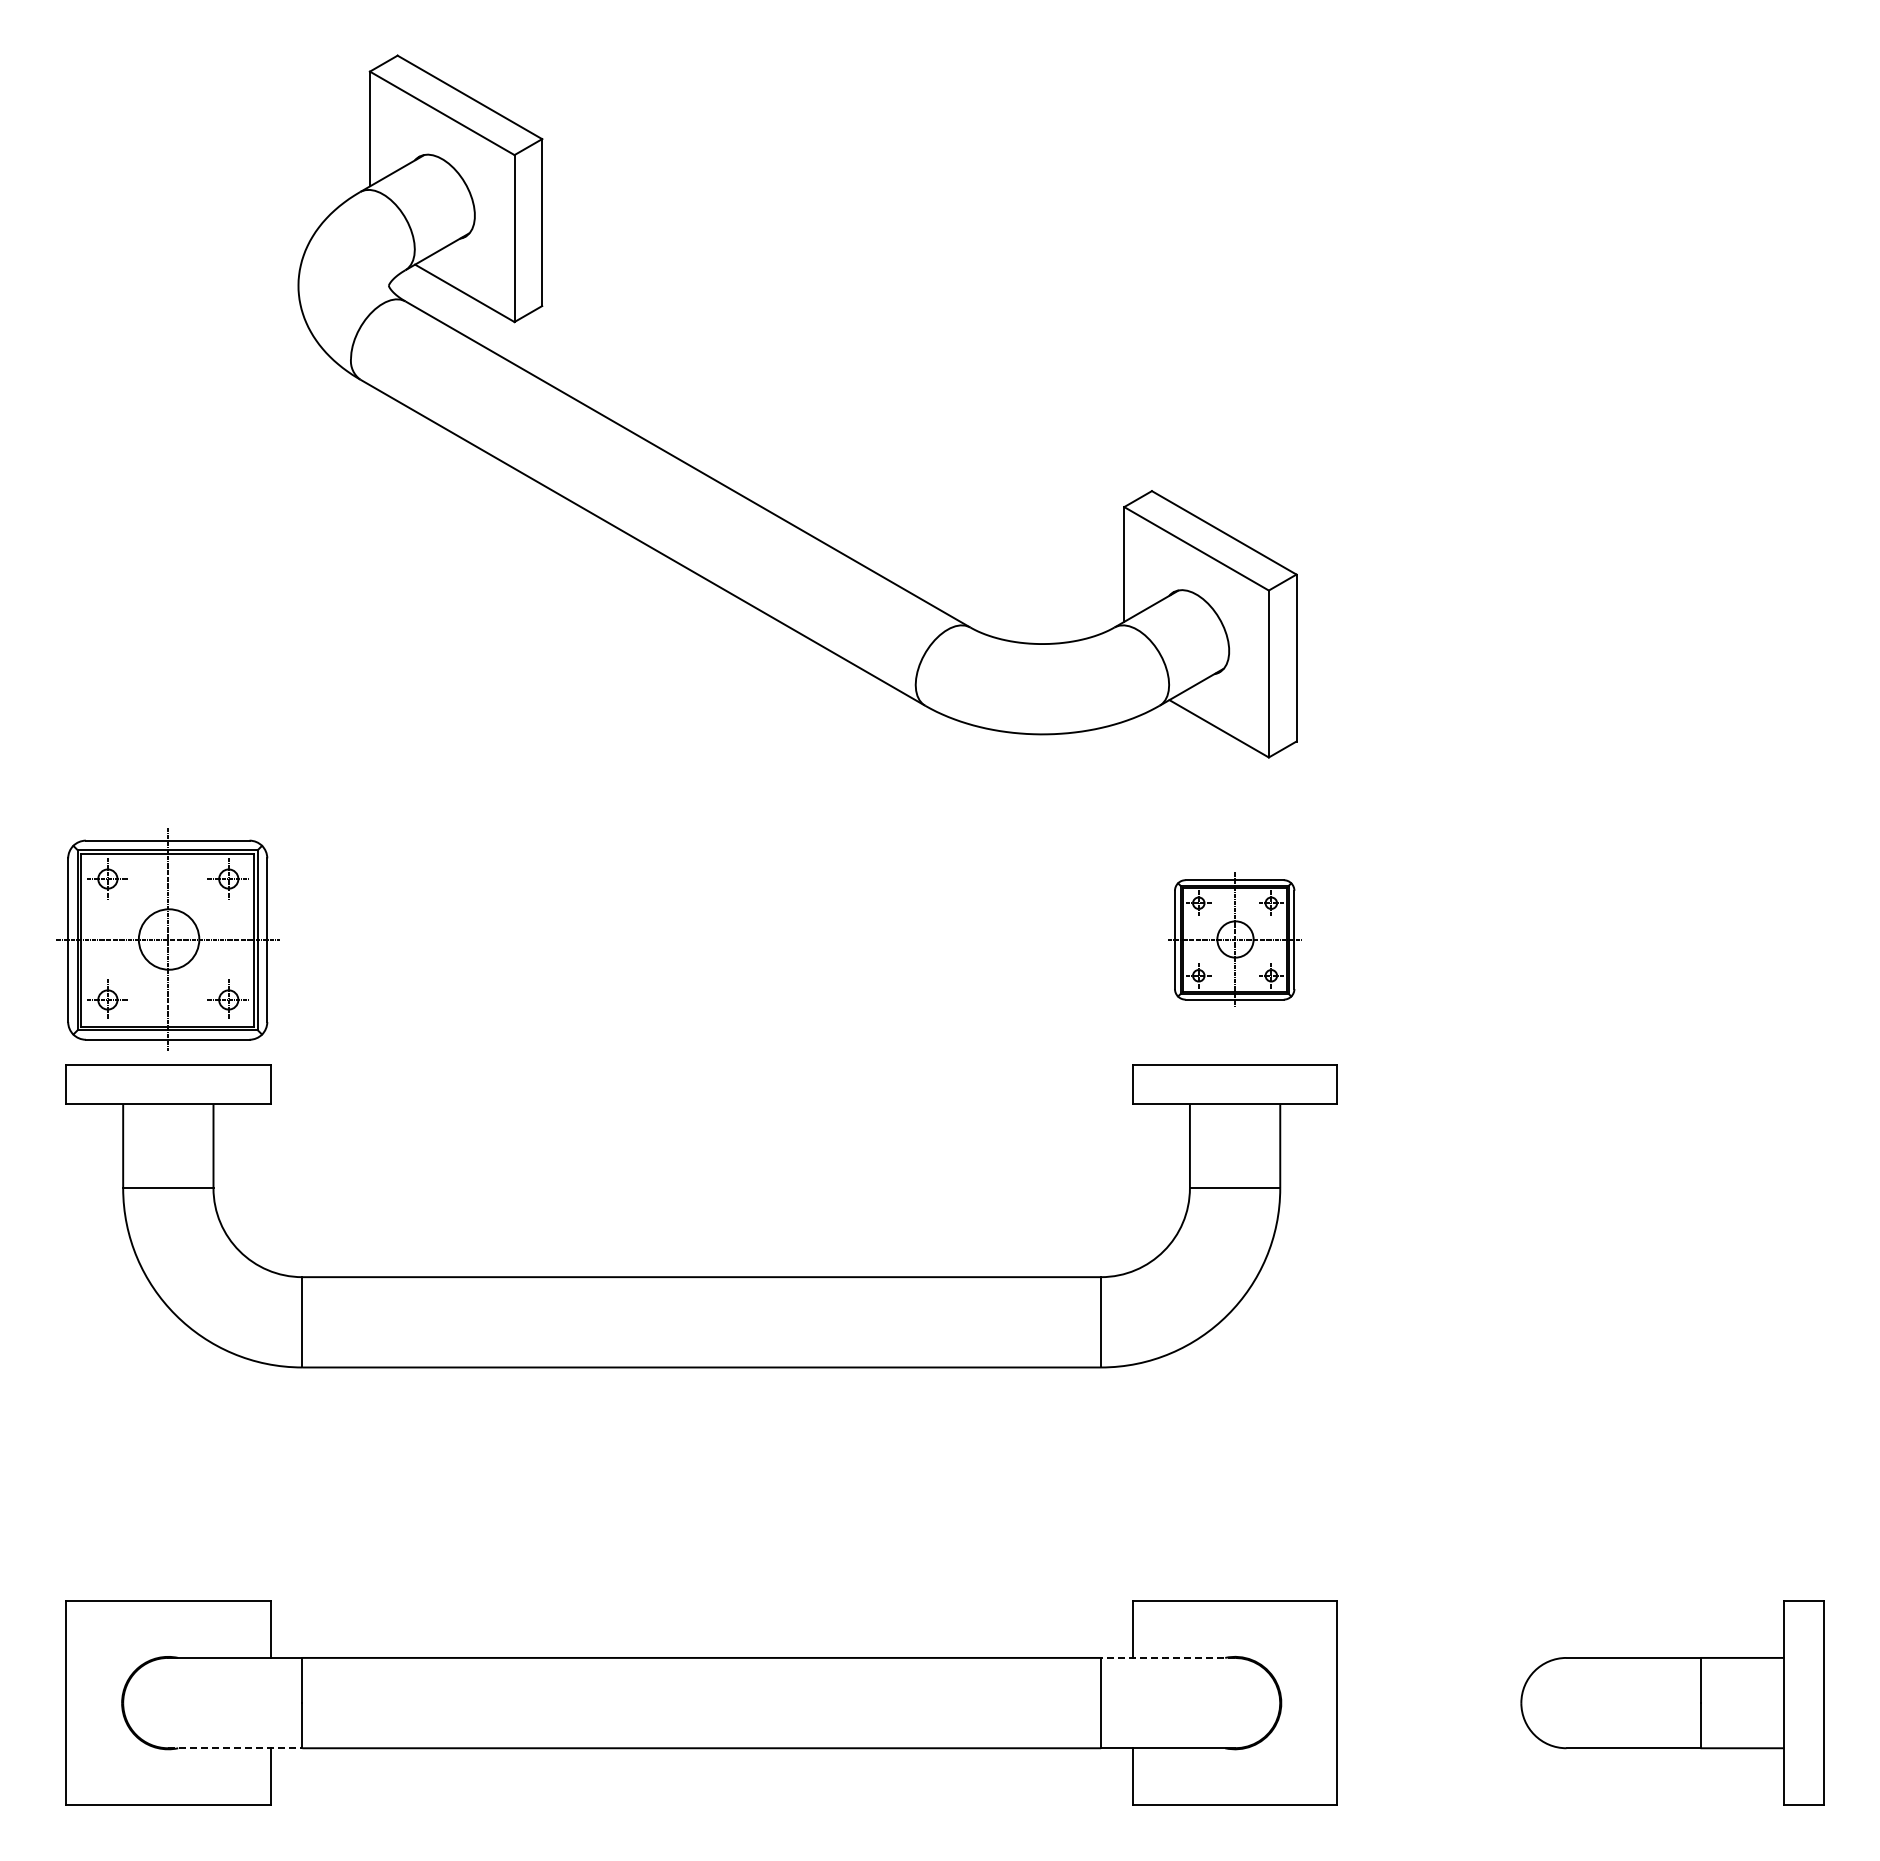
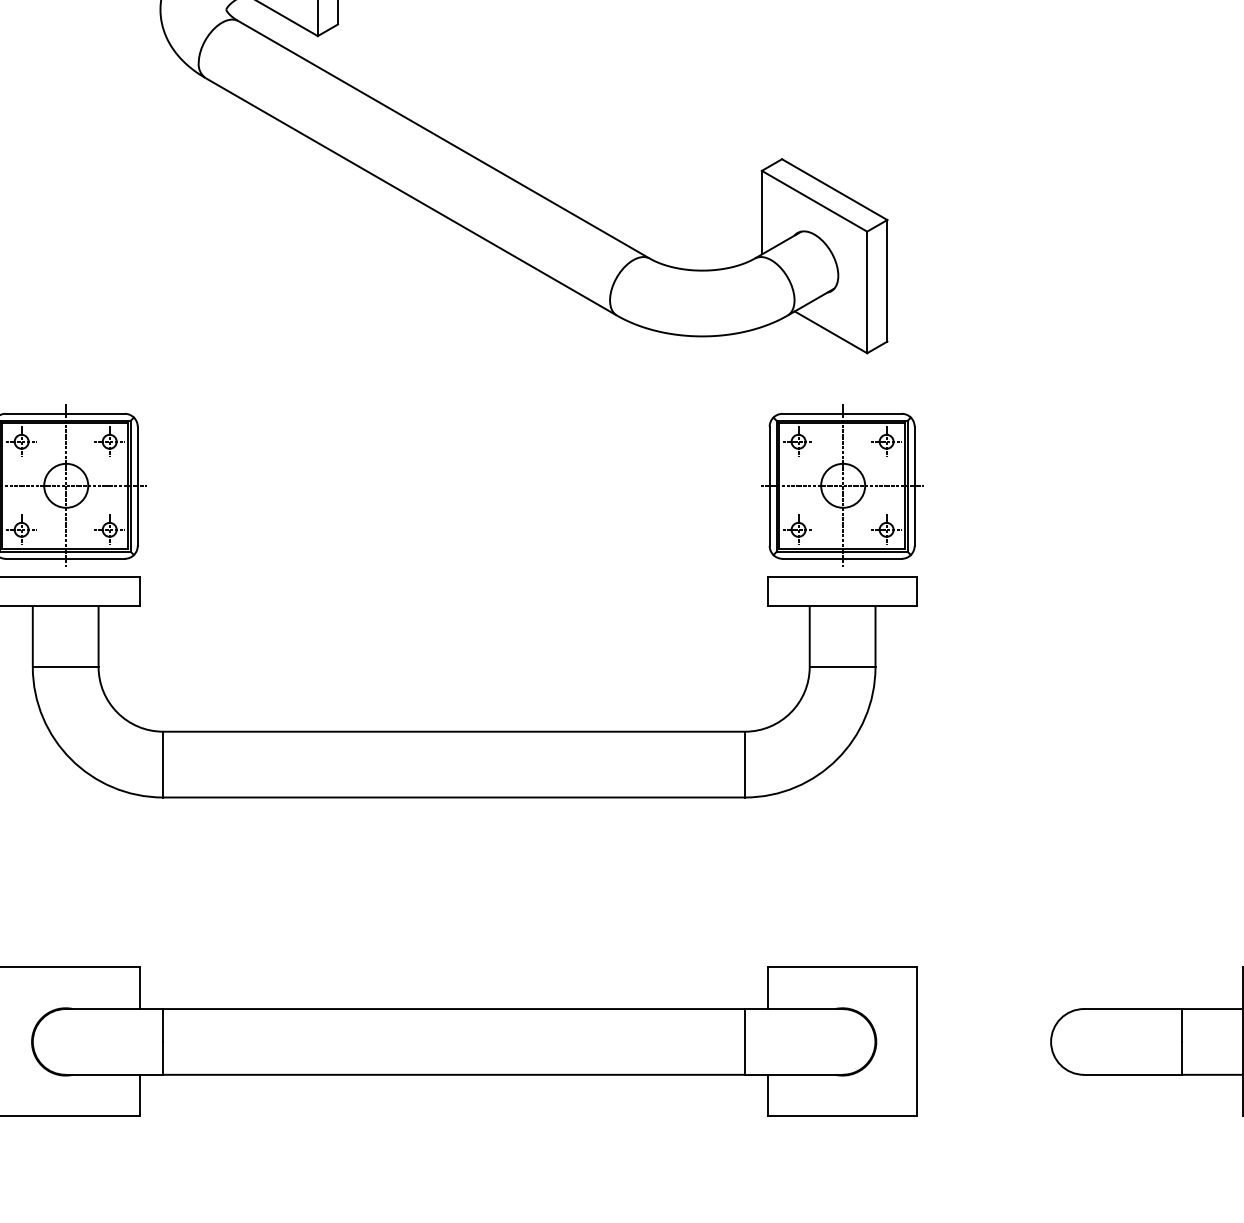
part: (1234, 939) -> (842, 485), size x1.67
line: (1167, 1657) -> (793, 1008), dashed -> solid
line: (235, 1748) -> (114, 1075), dashed -> solid

